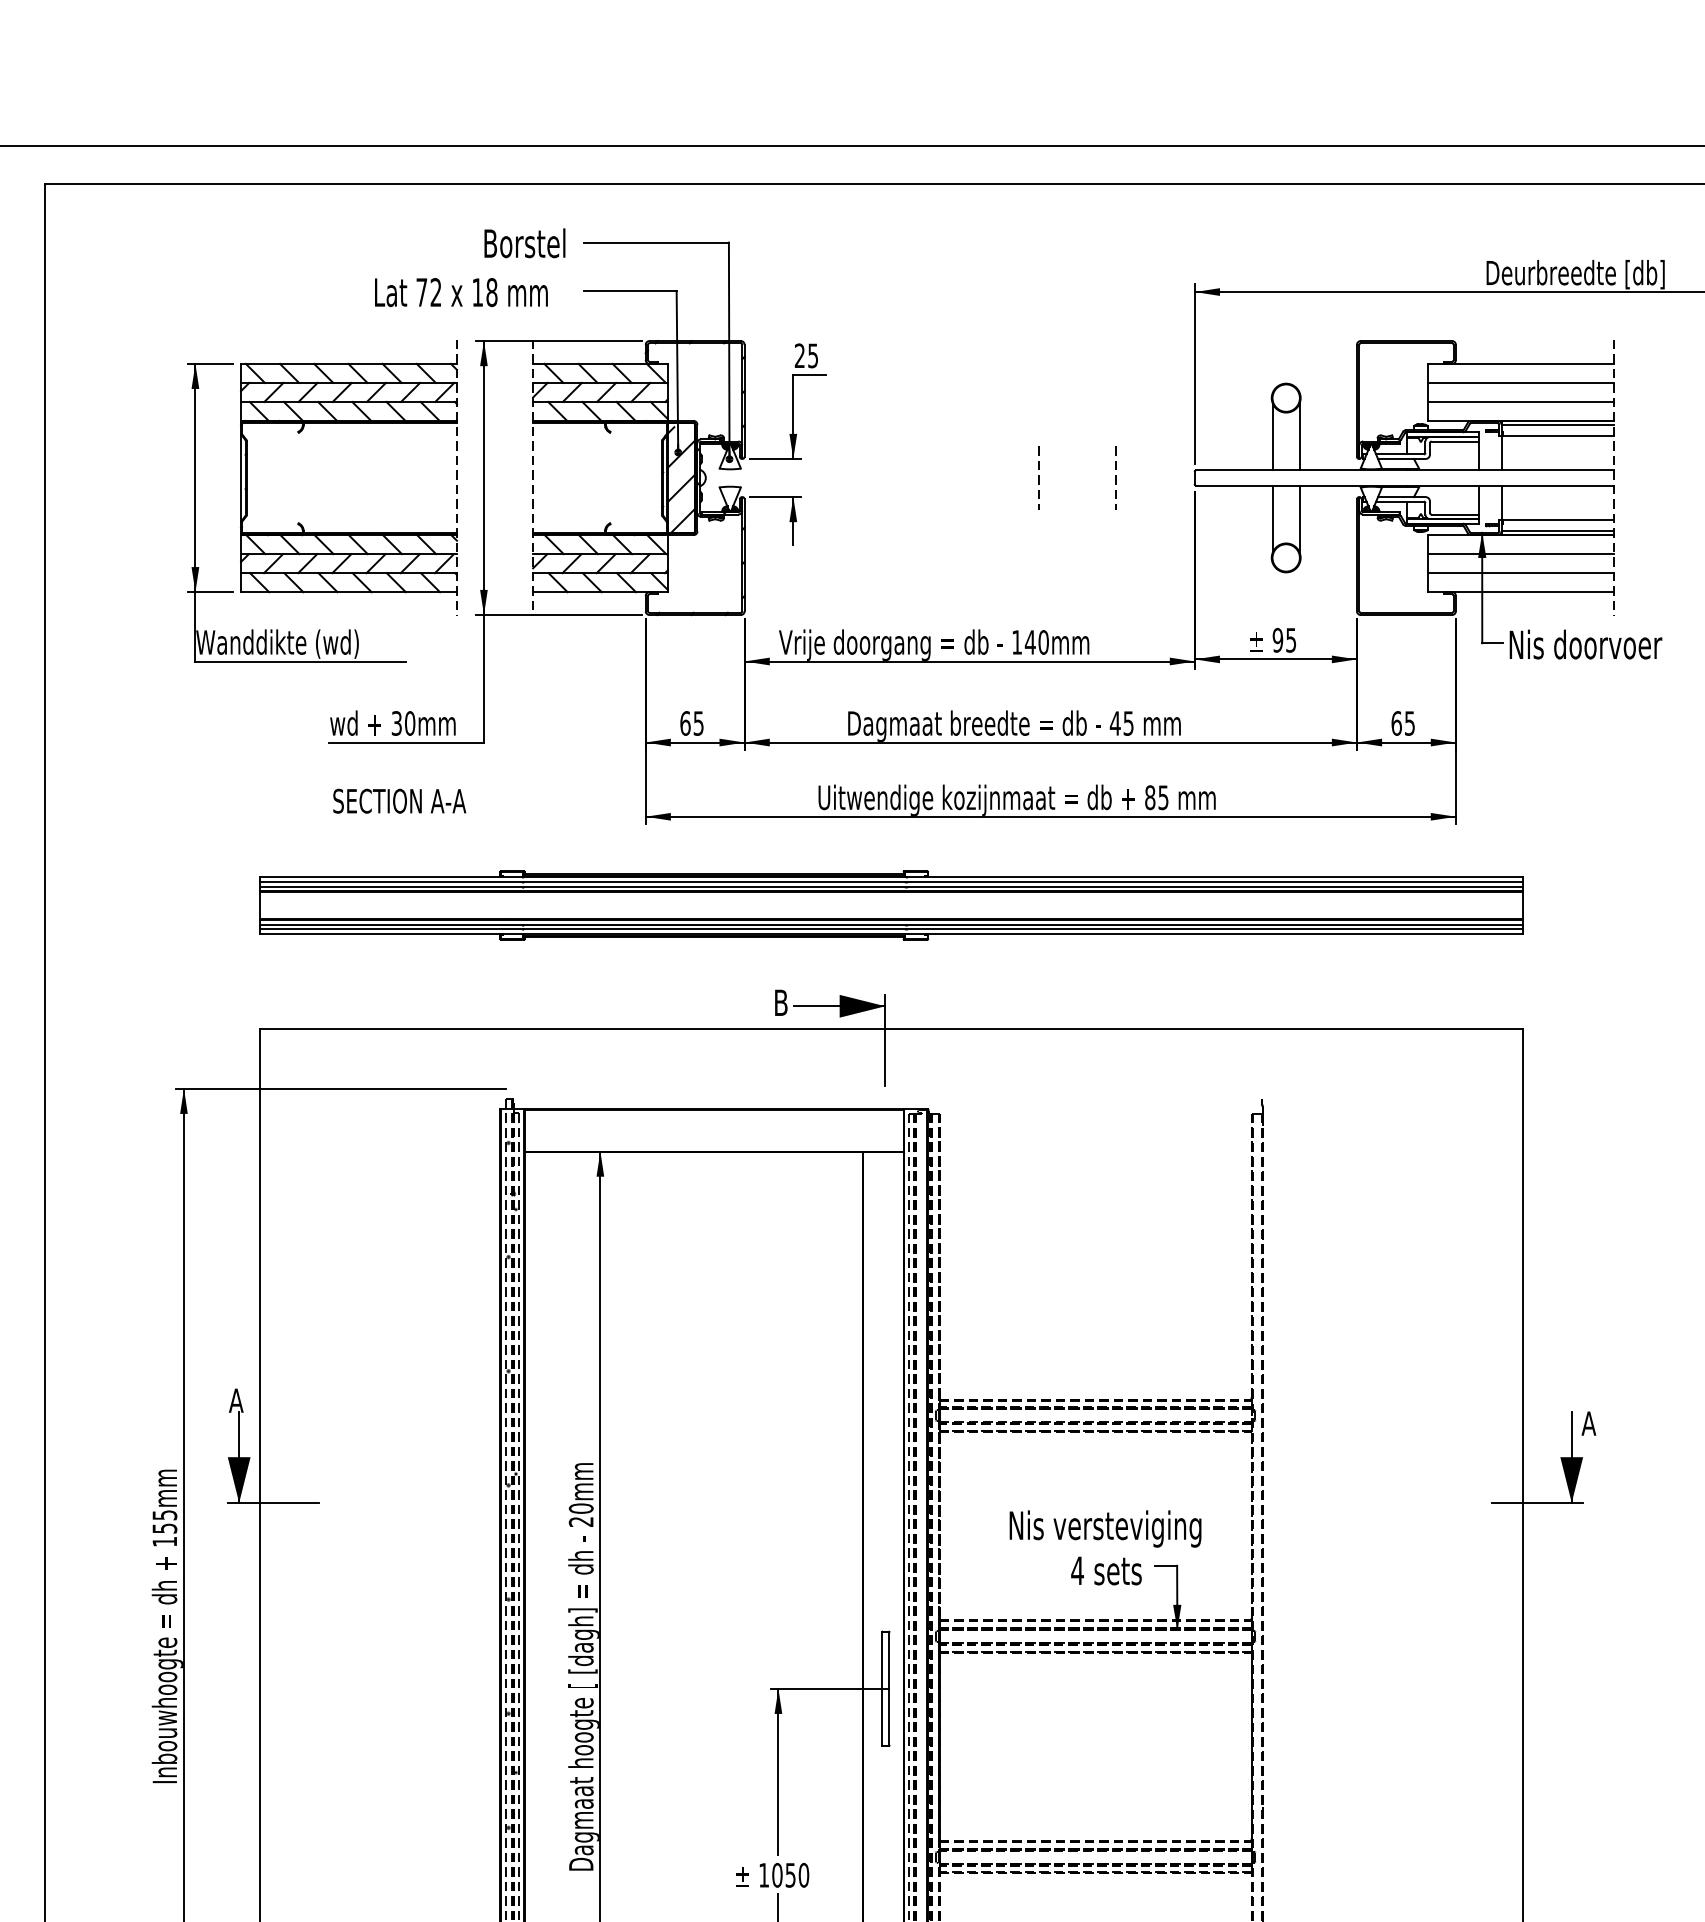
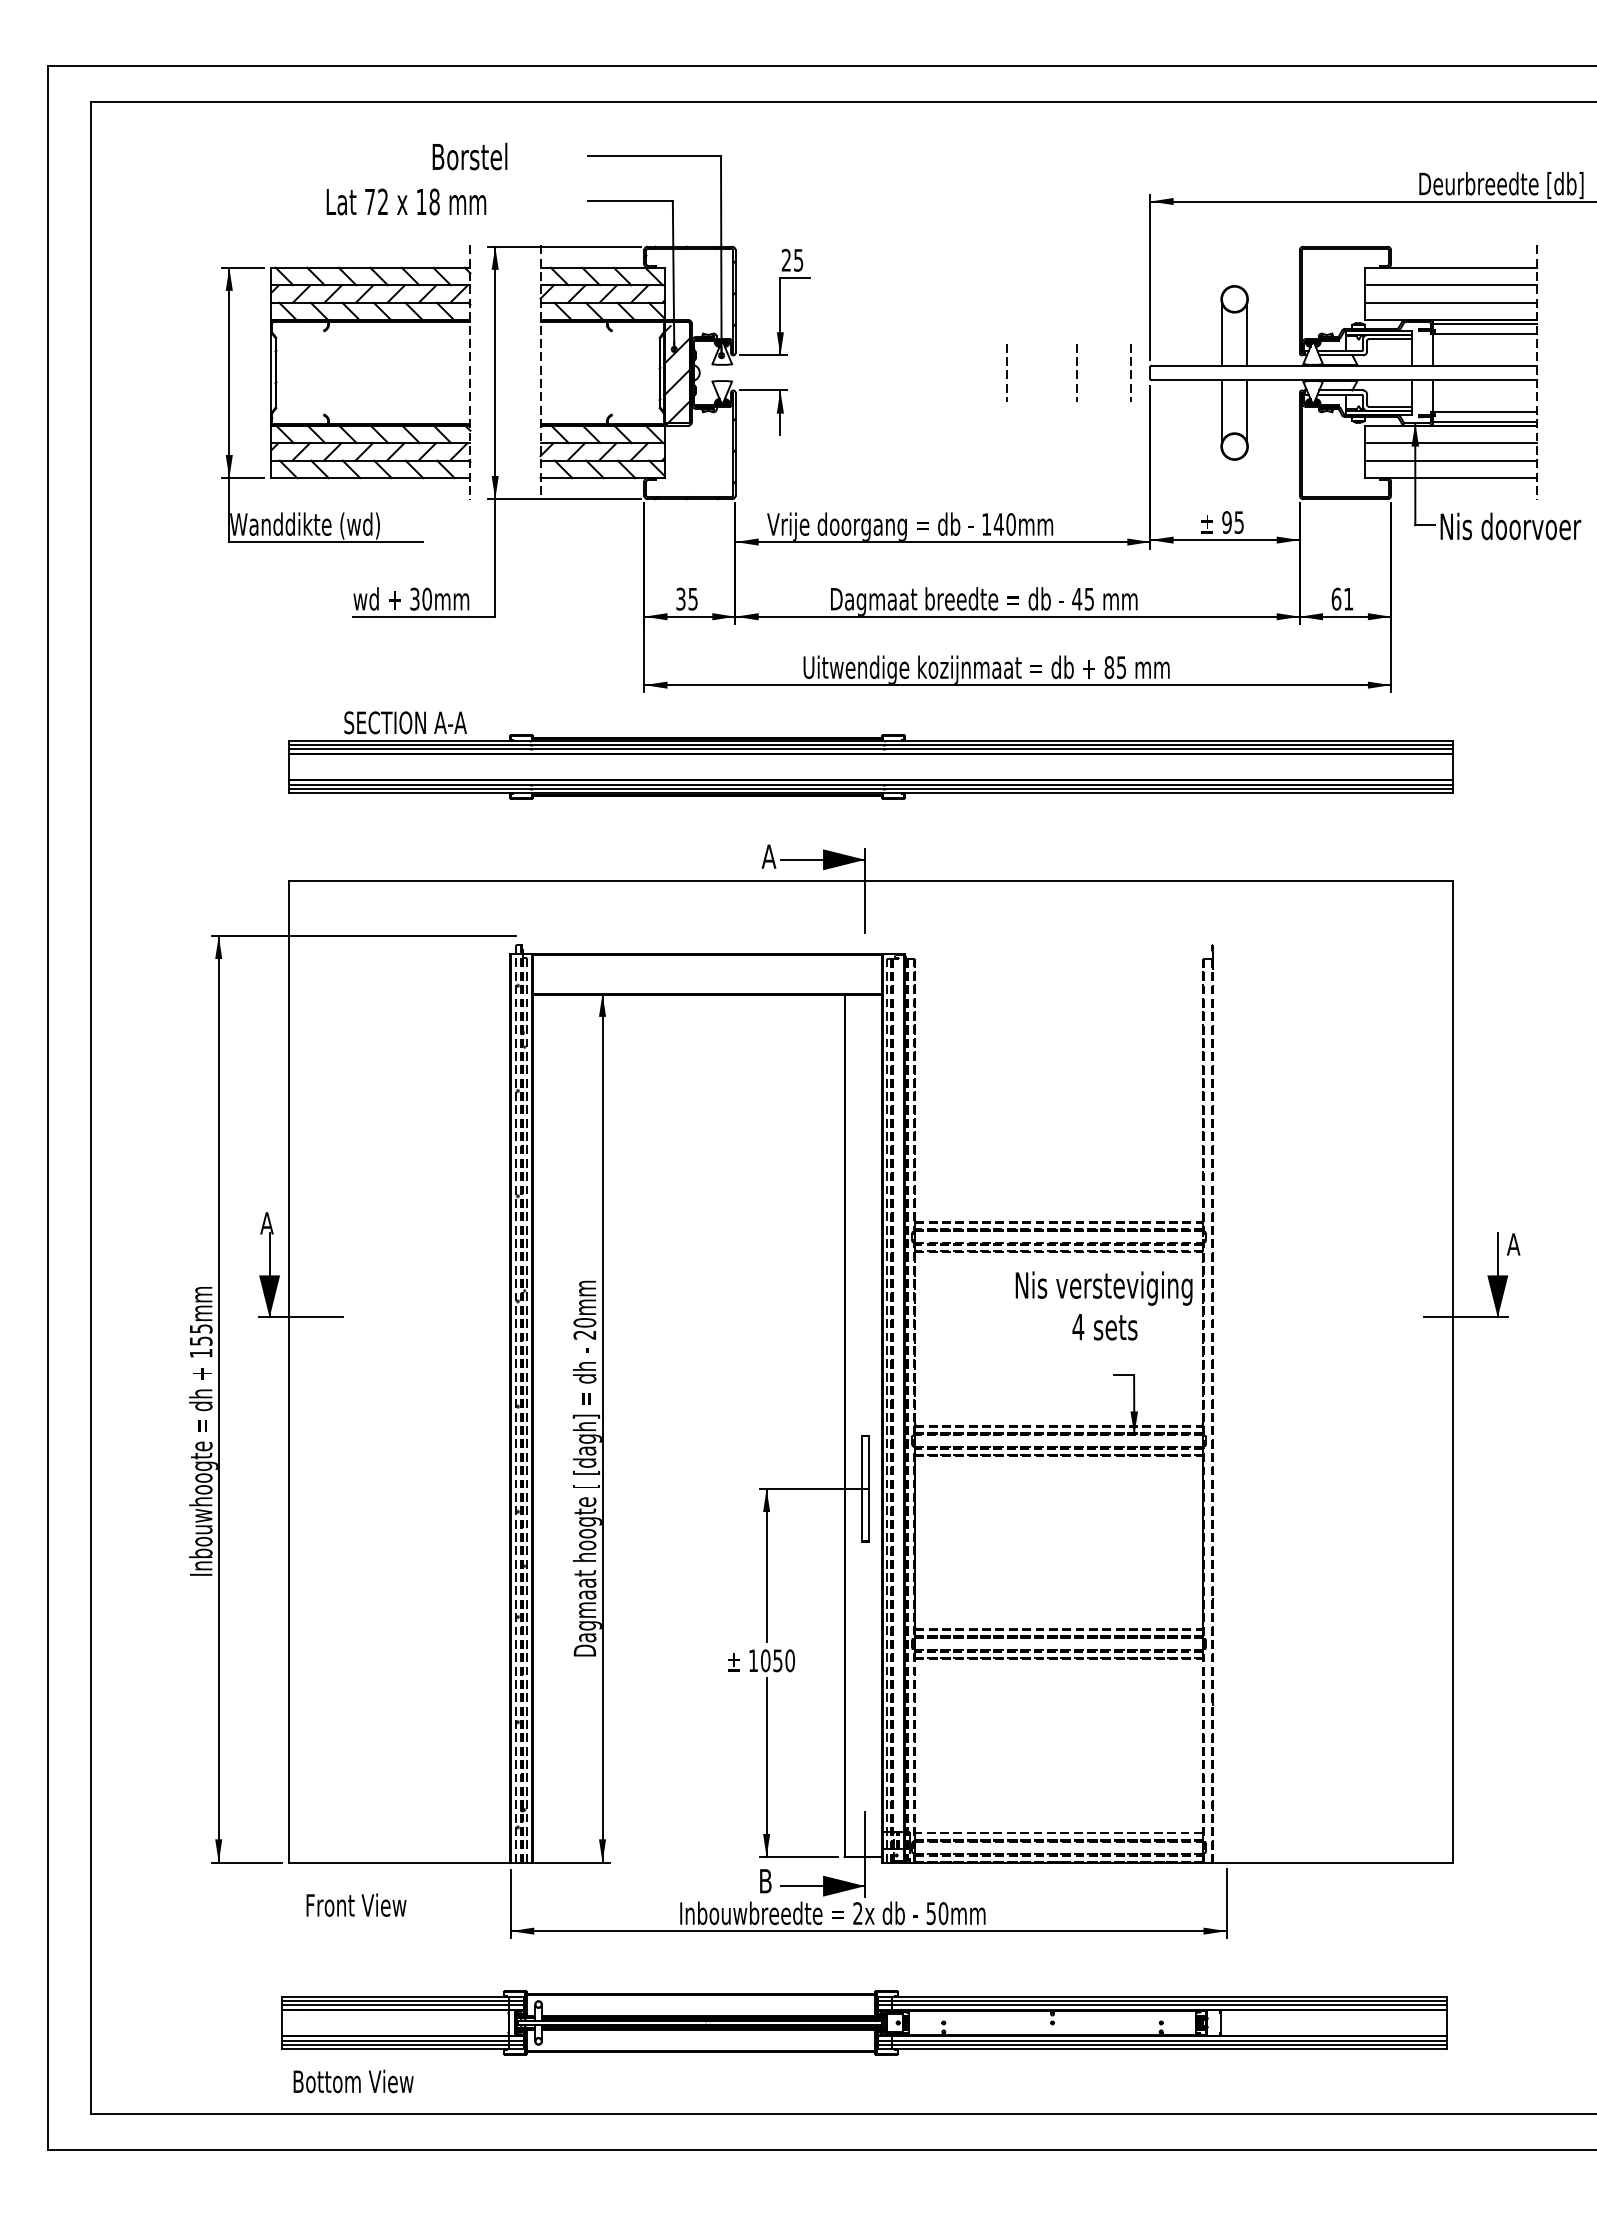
text: (524, 243) -> (469, 156), moved
text: (461, 292) -> (406, 201), moved
line: (1173, 477) -> (1130, 372), added
text: (684, 722) -> (680, 598), 65 -> 35
text: (1409, 723) -> (1348, 599), 65 -> 61
text: (399, 800) -> (405, 722), moved
text: (780, 1002) -> (768, 856), B -> A
text: (1104, 1547) -> (1103, 1305), moved

